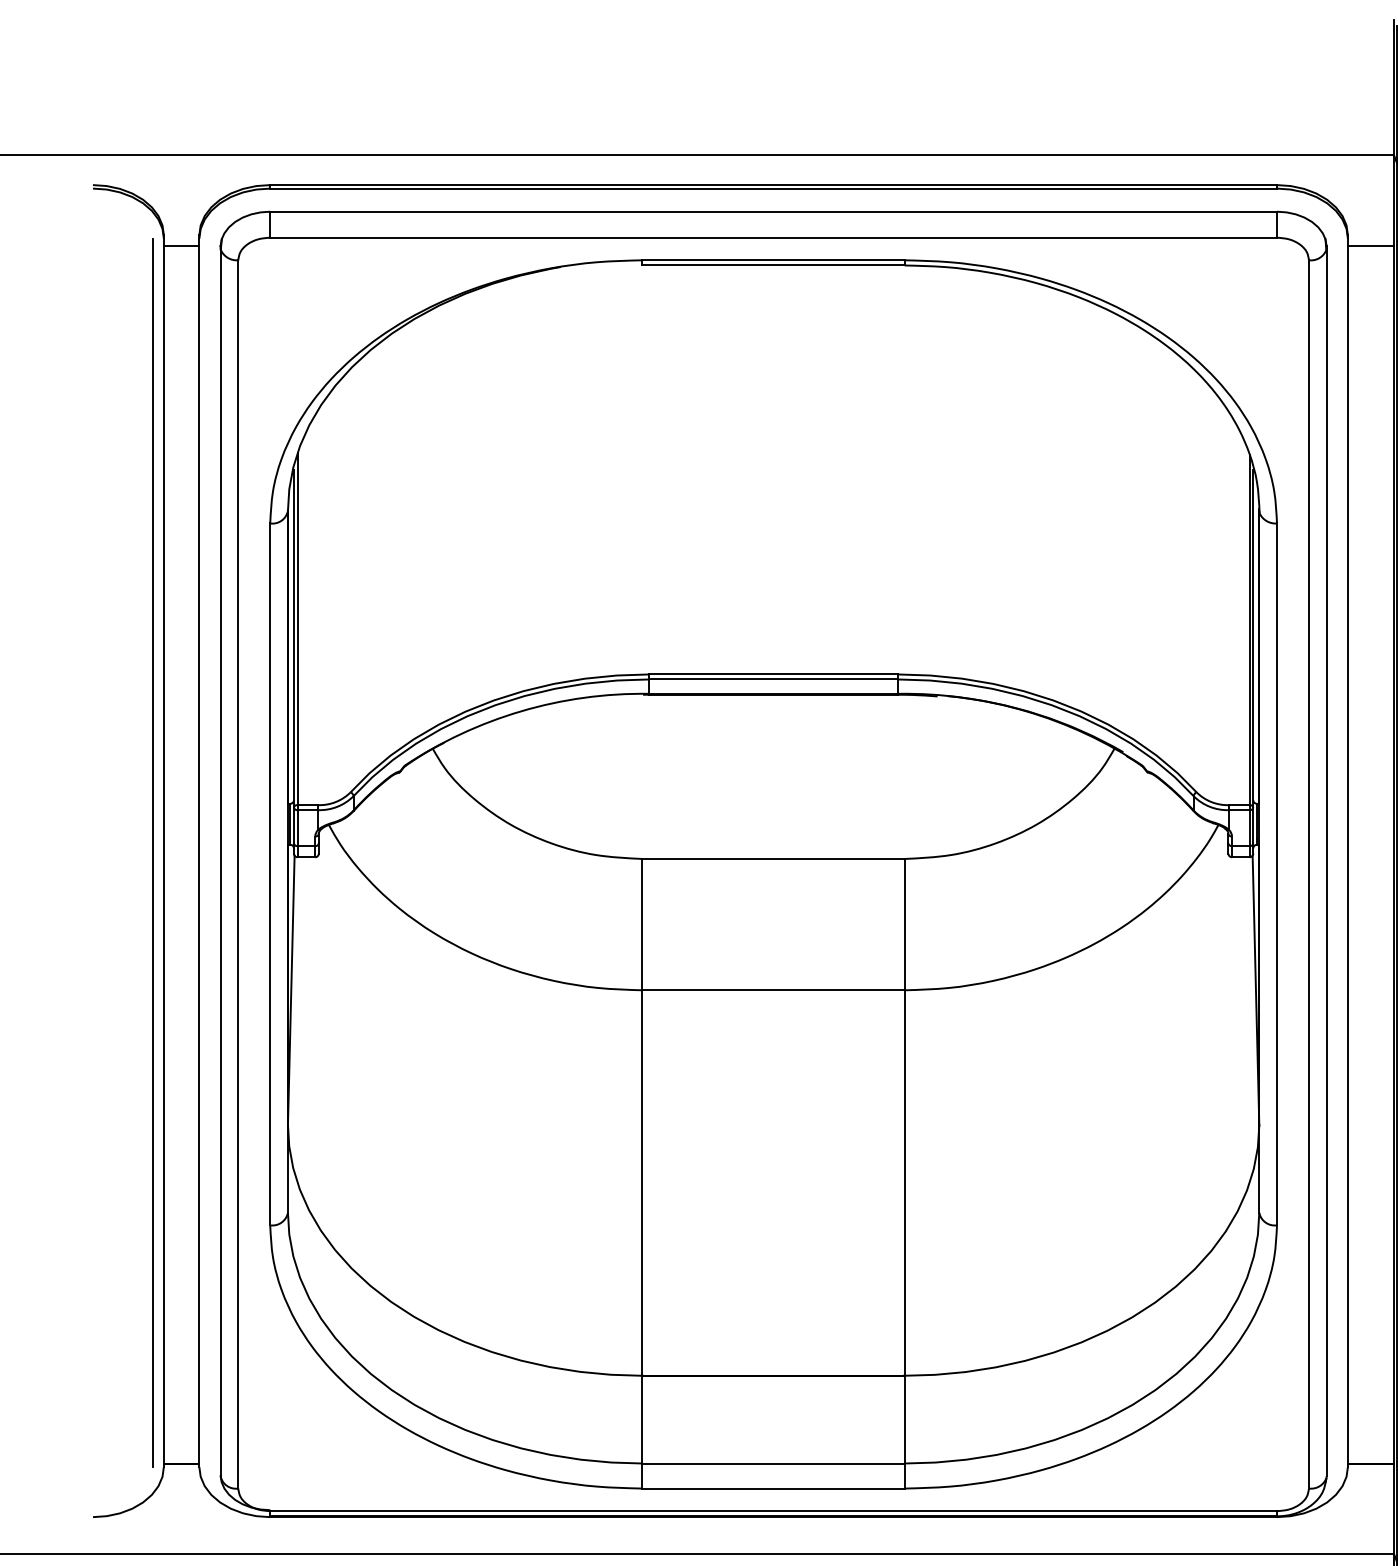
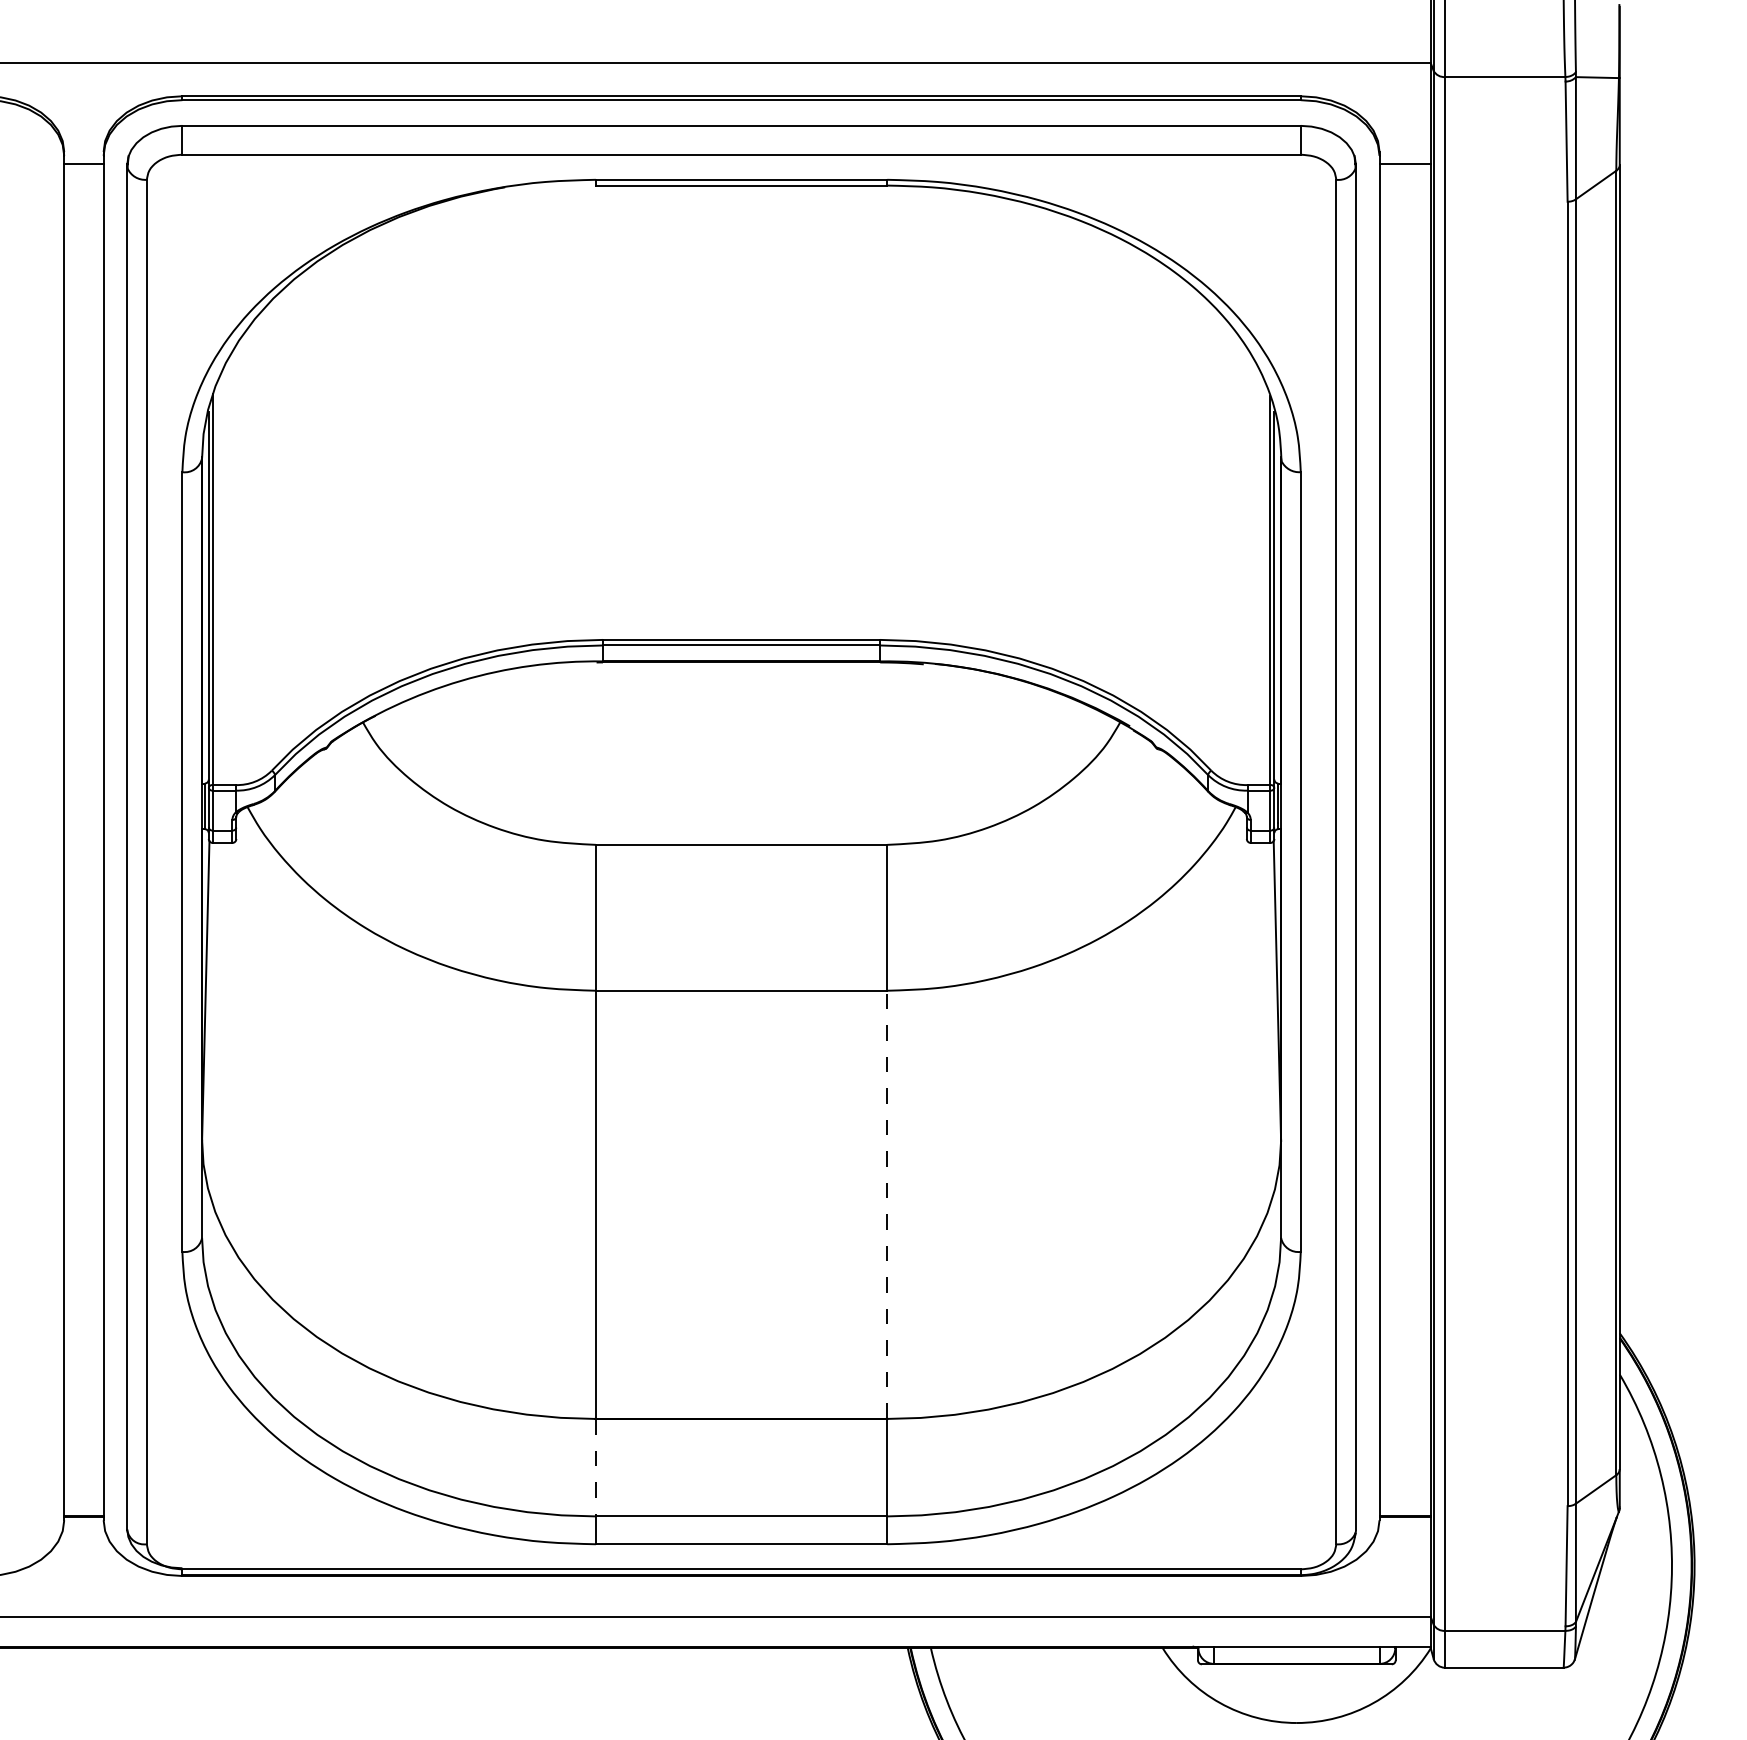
line: (153, 852) -> (52, 837), removed
line: (904, 1182) -> (887, 1204), solid -> dashed
line: (642, 1419) -> (595, 1467), solid -> dashed

